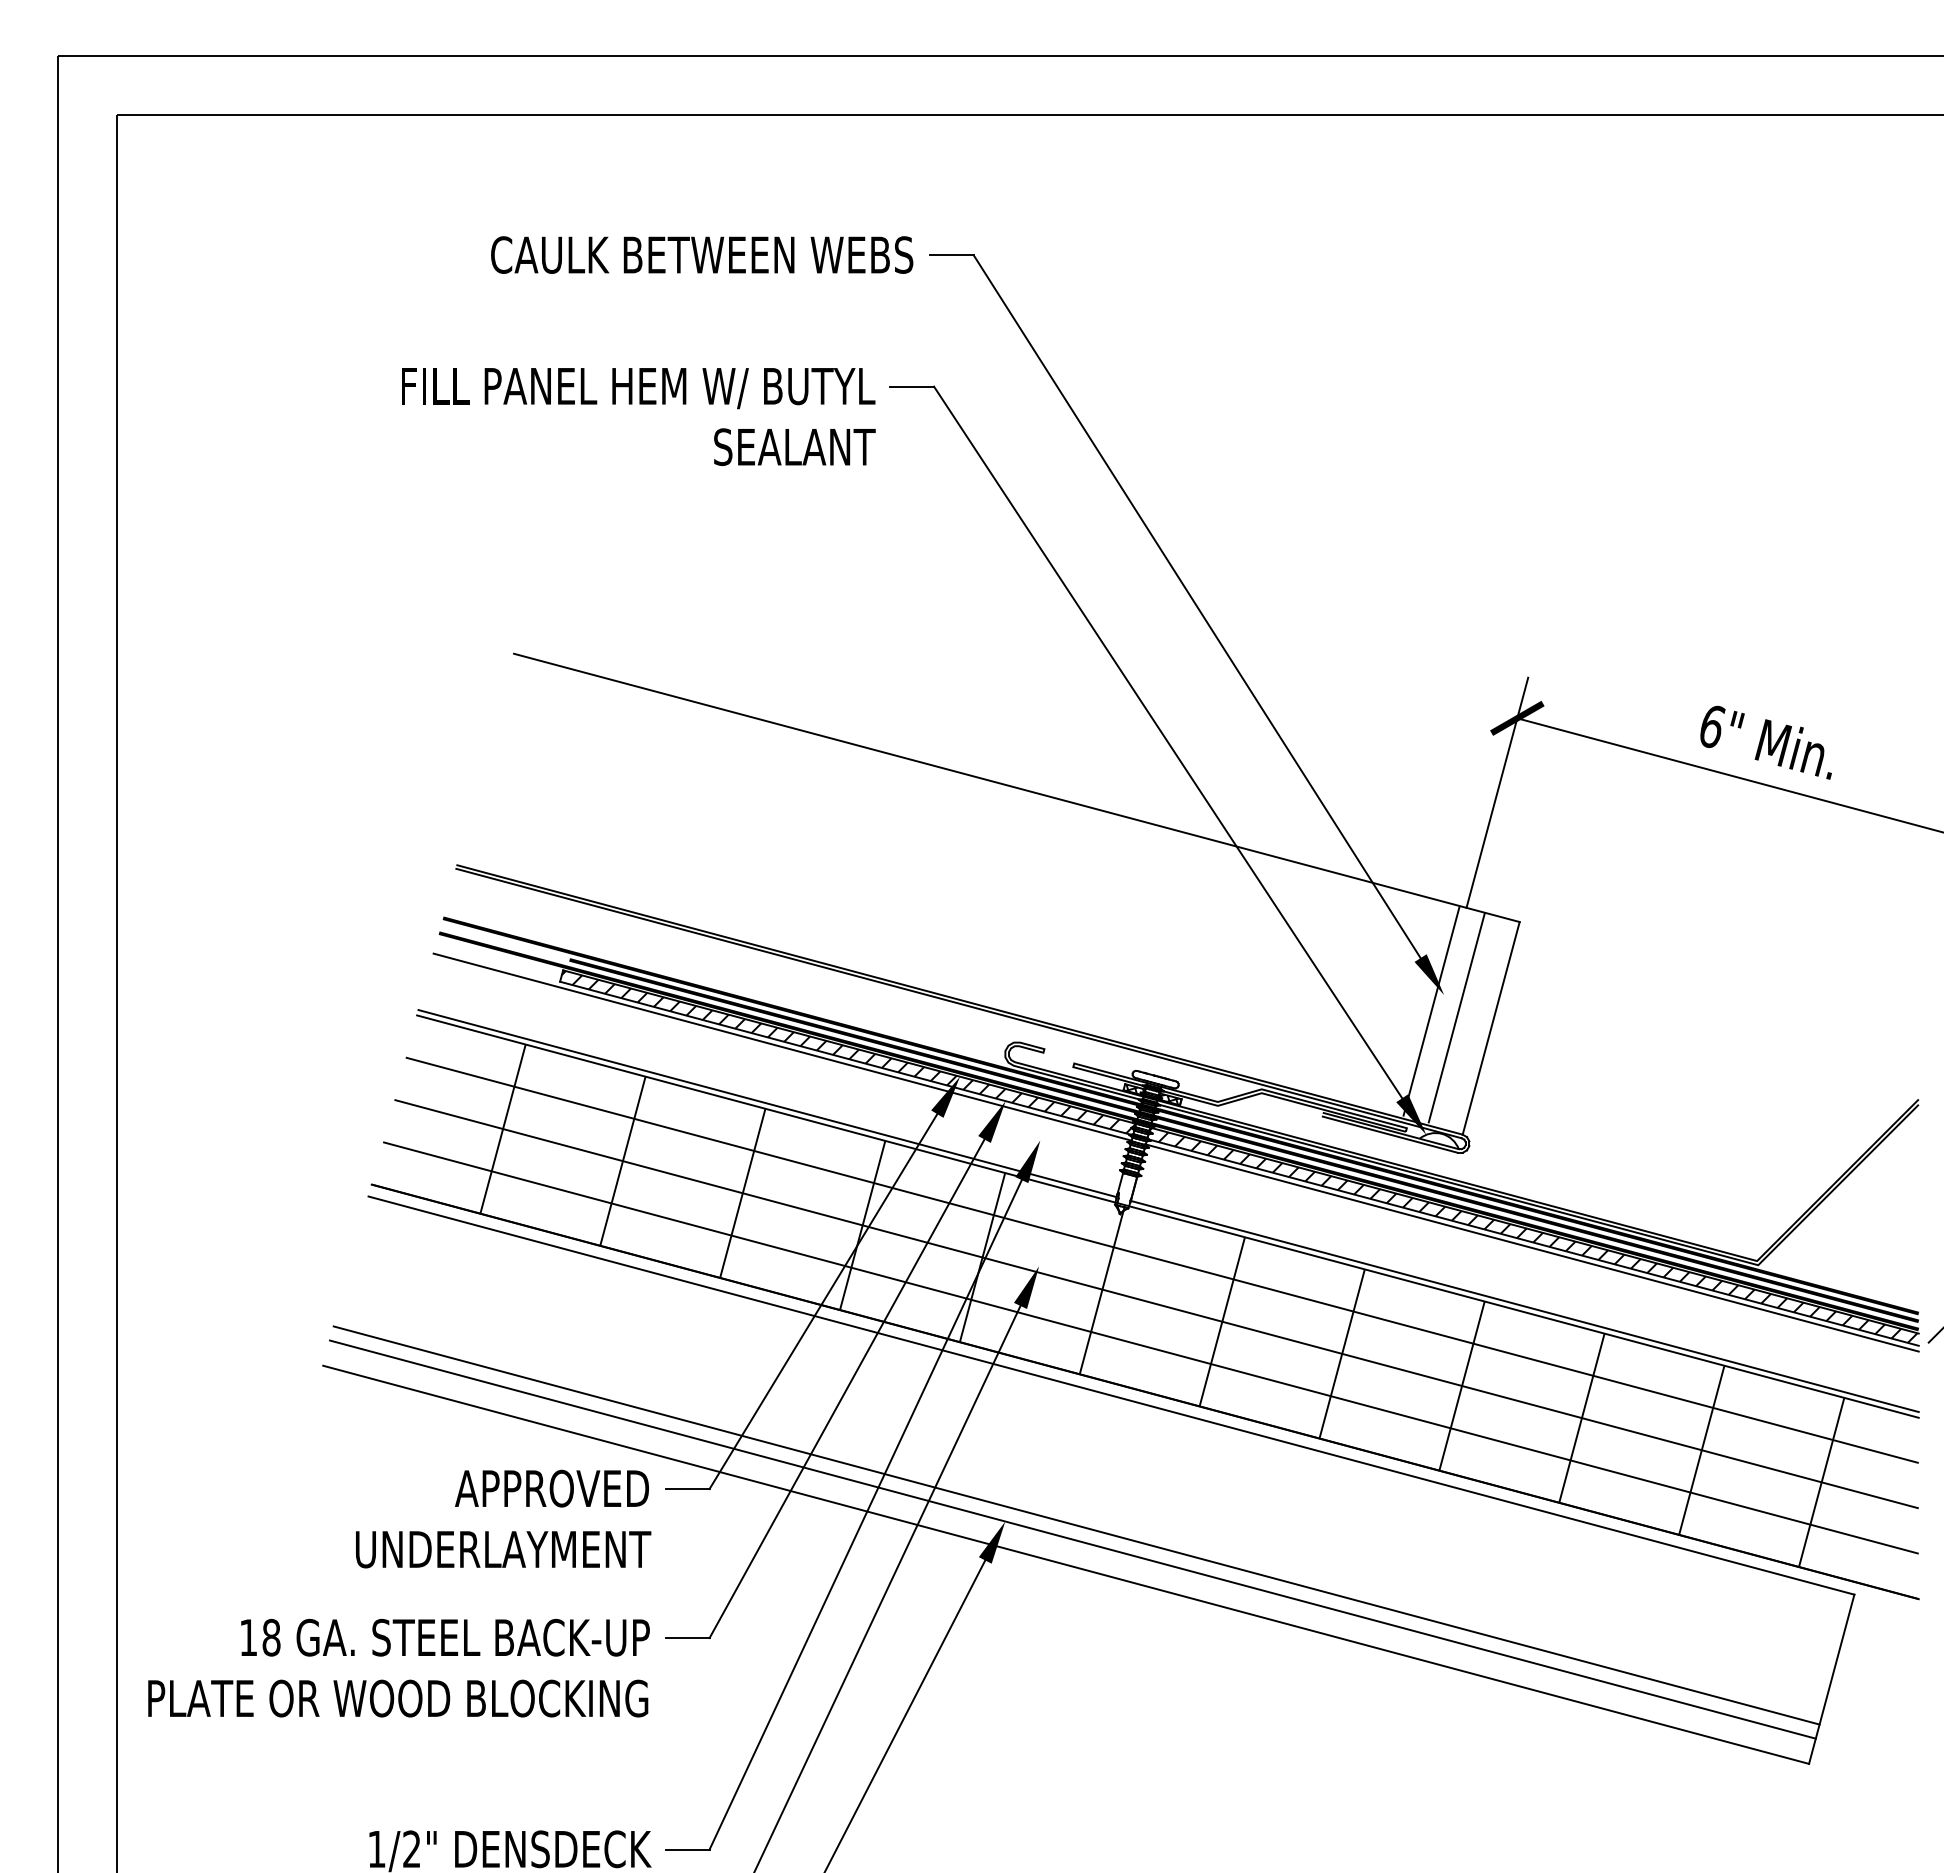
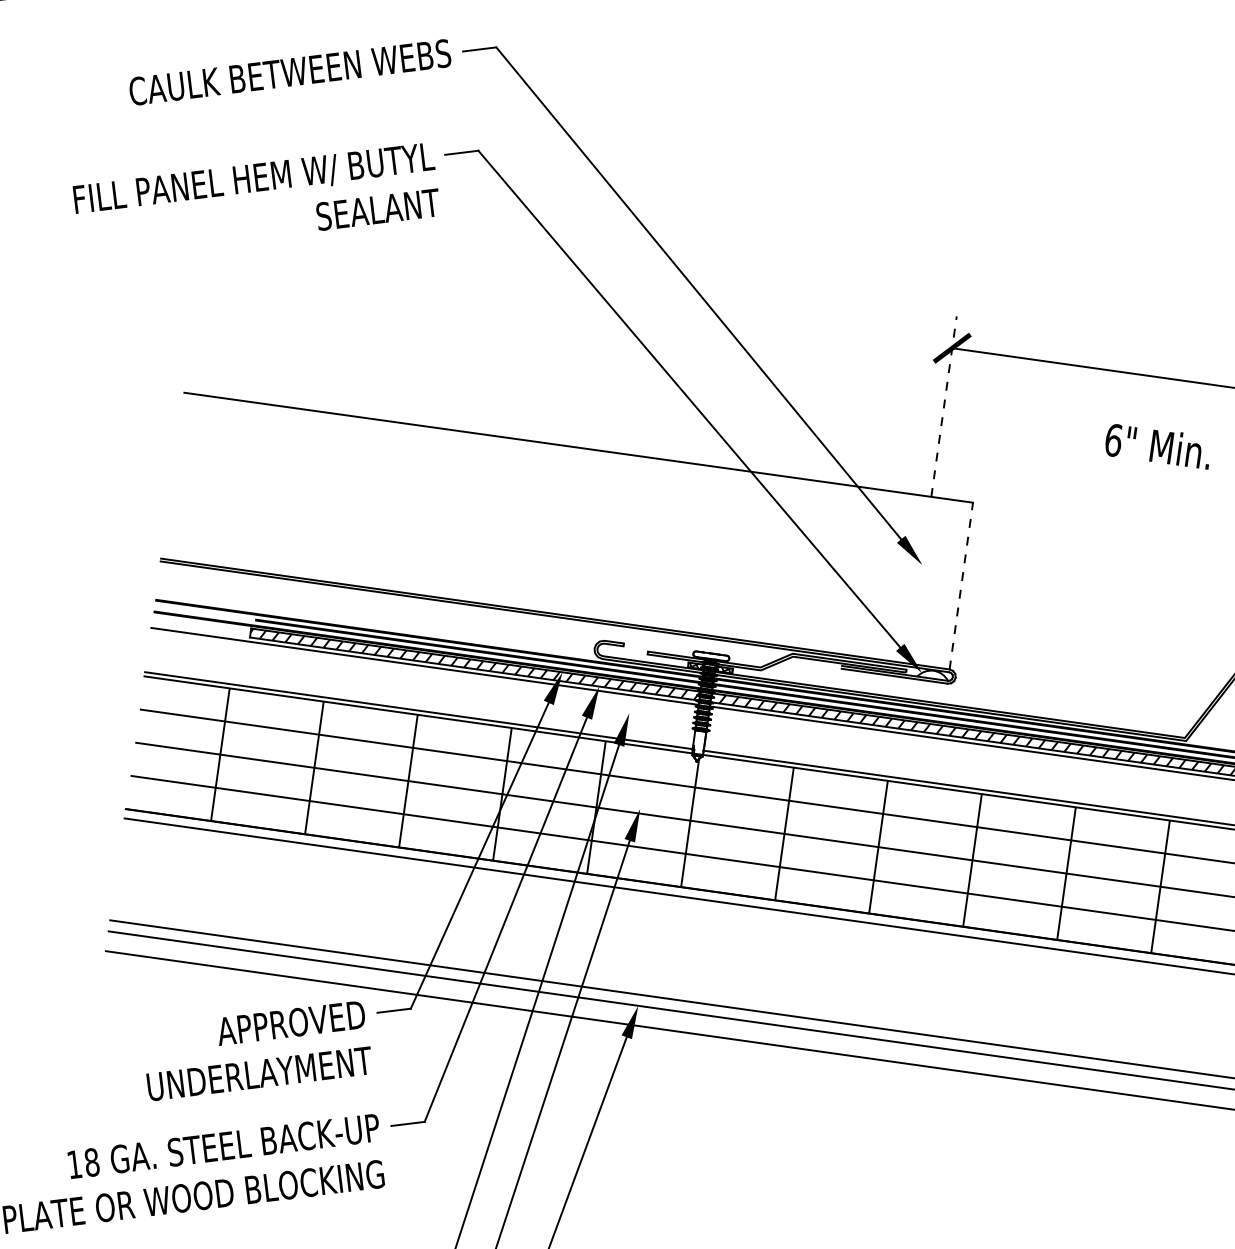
text: (1765, 742) -> (1155, 447), moved
line: (1497, 792) -> (944, 406), solid -> dashed
line: (1431, 1011) -> (914, 578), removed
line: (1456, 1017) -> (933, 581), removed
line: (1491, 1027) -> (961, 585), solid -> dashed

